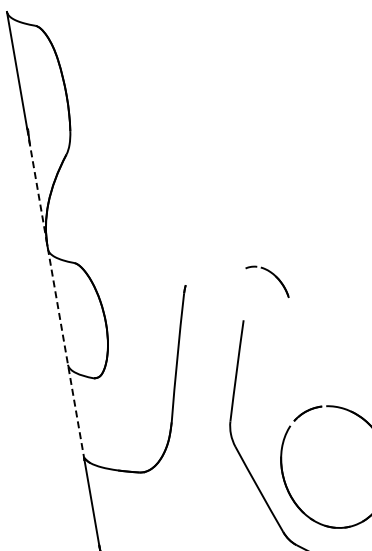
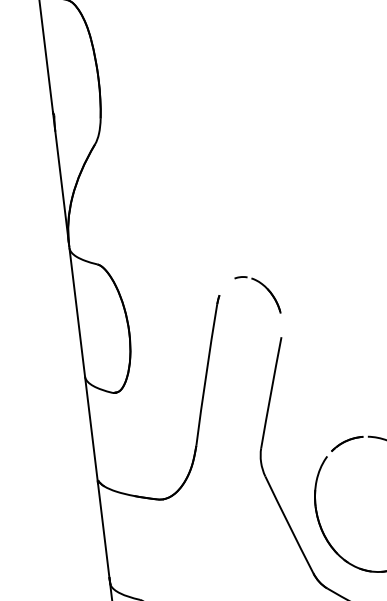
part: (273, 275) -> (265, 287), moved
line: (55, 293) -> (75, 297), dashed -> solid

